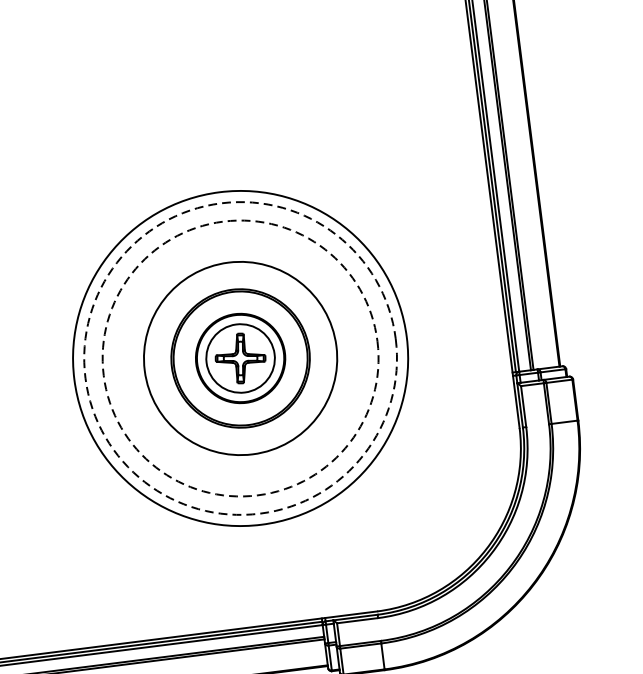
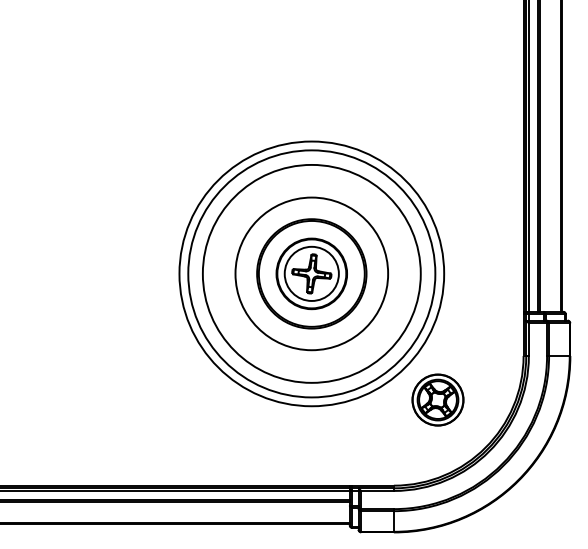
circle: (240, 358) -> (311, 273), dashed -> solid
circle: (240, 358) -> (311, 273), dashed -> solid
part: (418, 496) -> (437, 399), added

